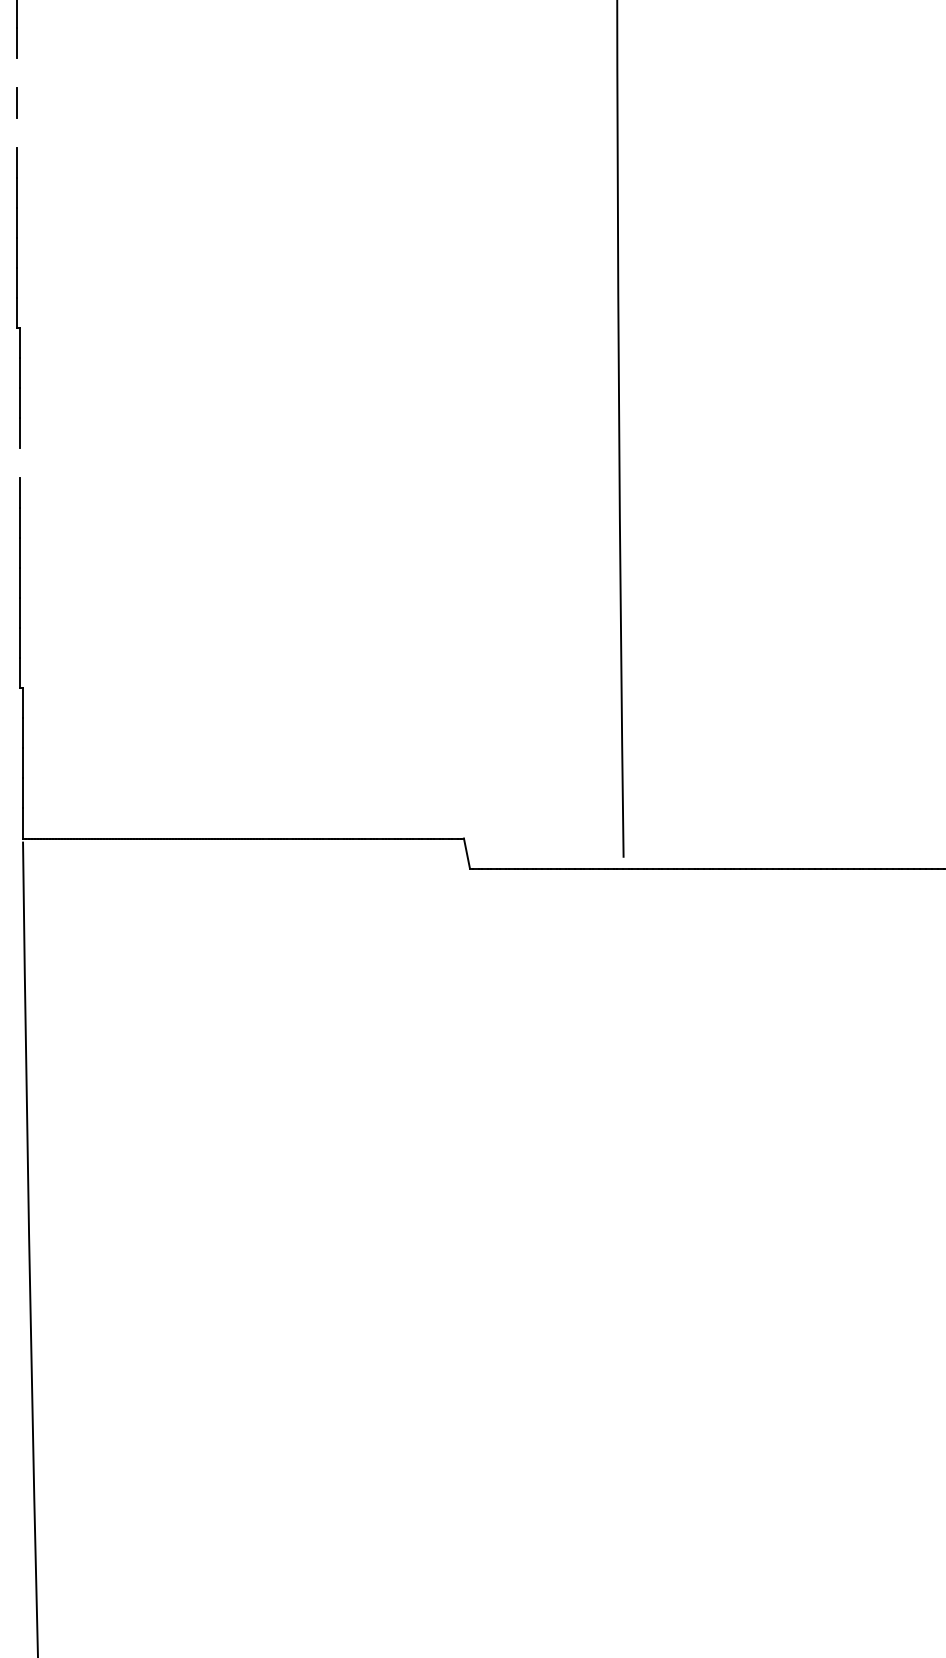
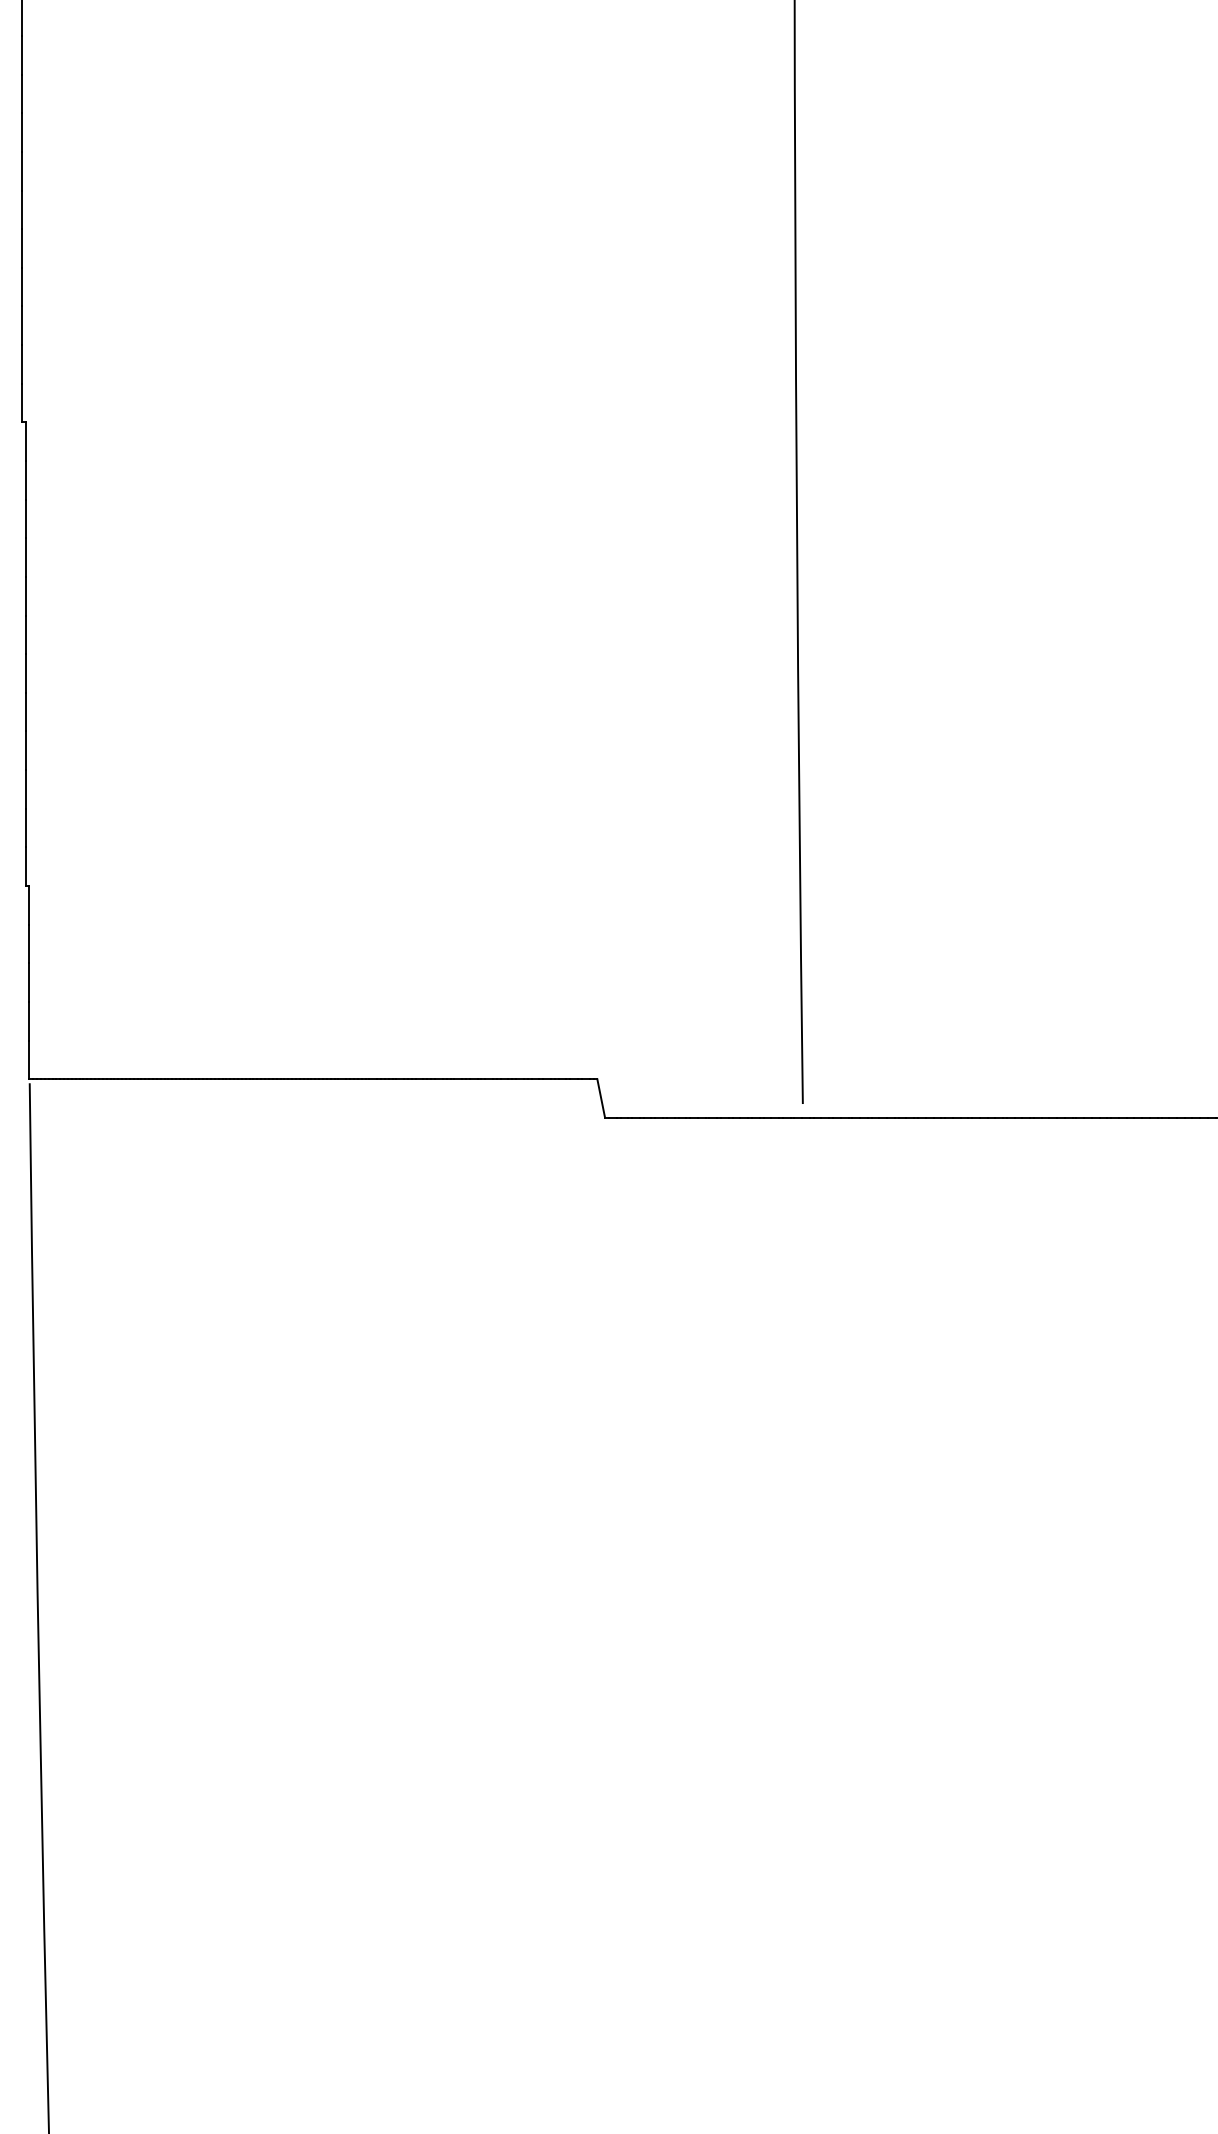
line: (16, 72) -> (21, 93), added
line: (16, 132) -> (21, 170), added
line: (19, 462) -> (25, 595), added

